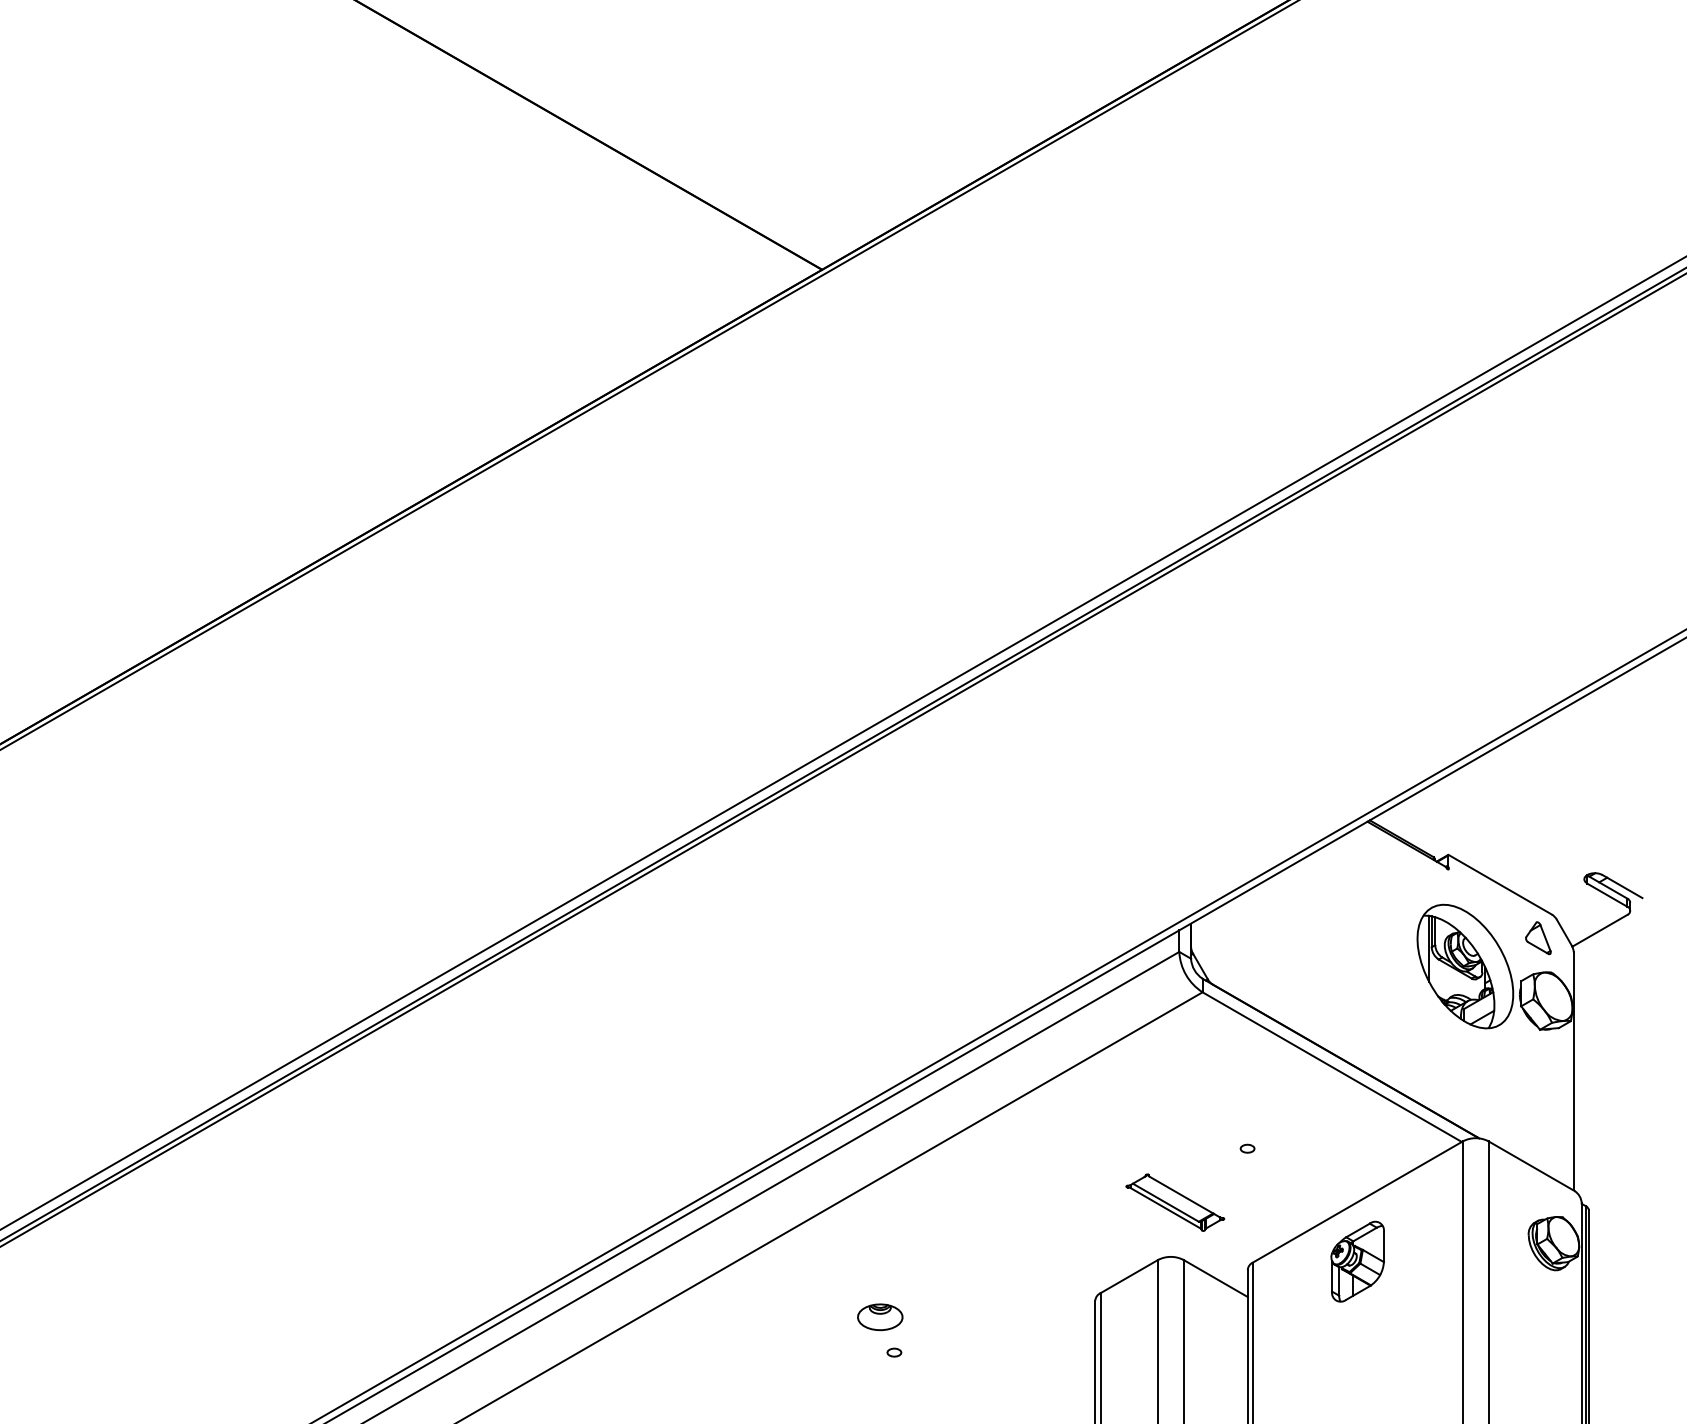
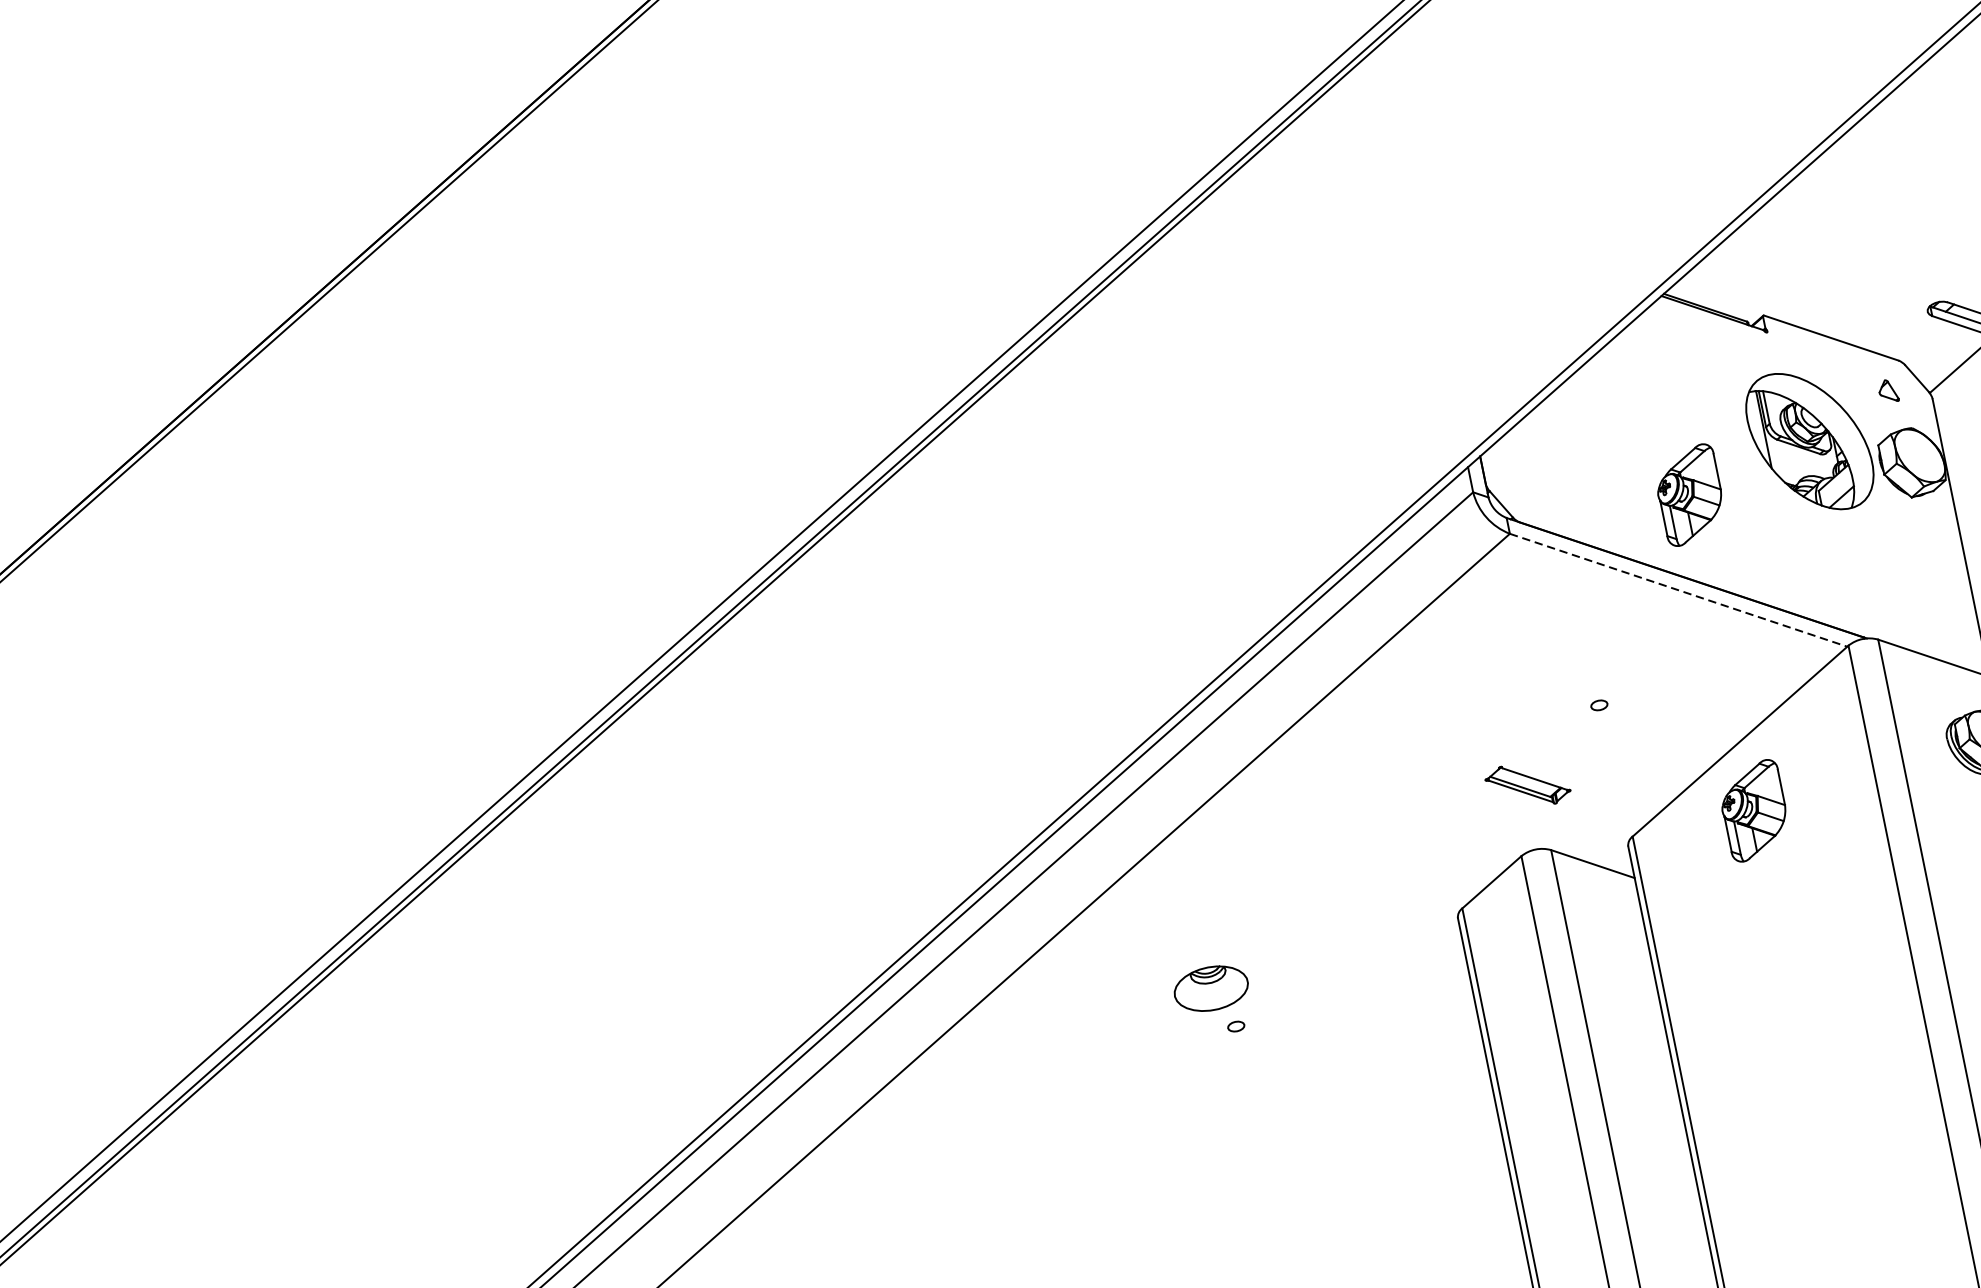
part: (1538, 938) -> (1888, 391), size x0.6
part: (1357, 990) -> (1689, 495), added
line: (1332, 1067) -> (1679, 590), solid -> dashed
part: (1175, 1202) -> (1528, 785), size x0.7
part: (880, 1317) -> (1211, 988), size x1.4

